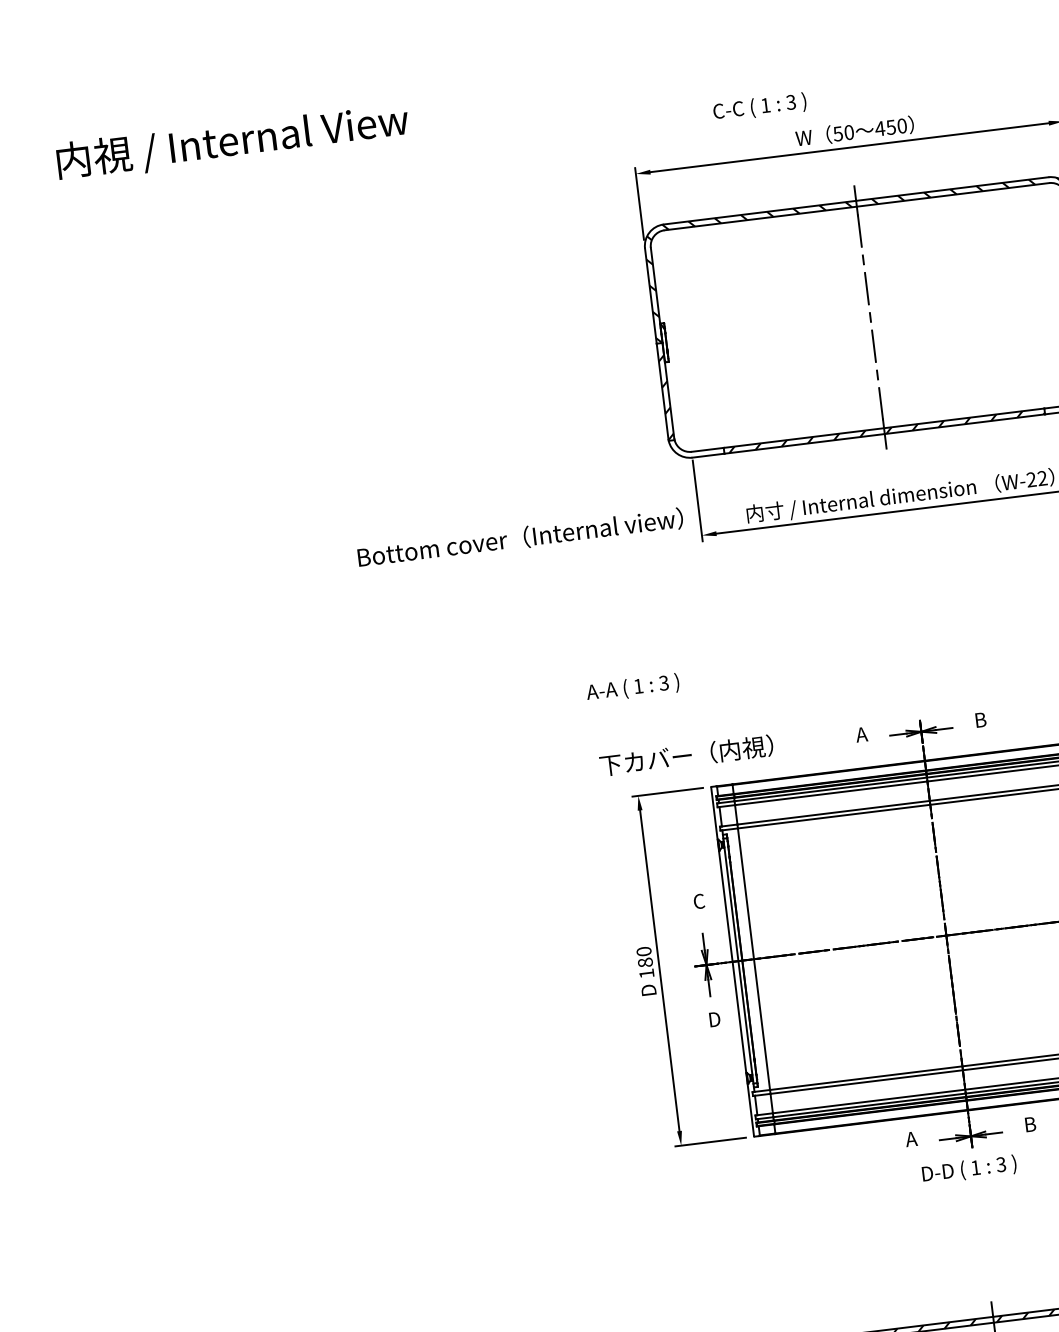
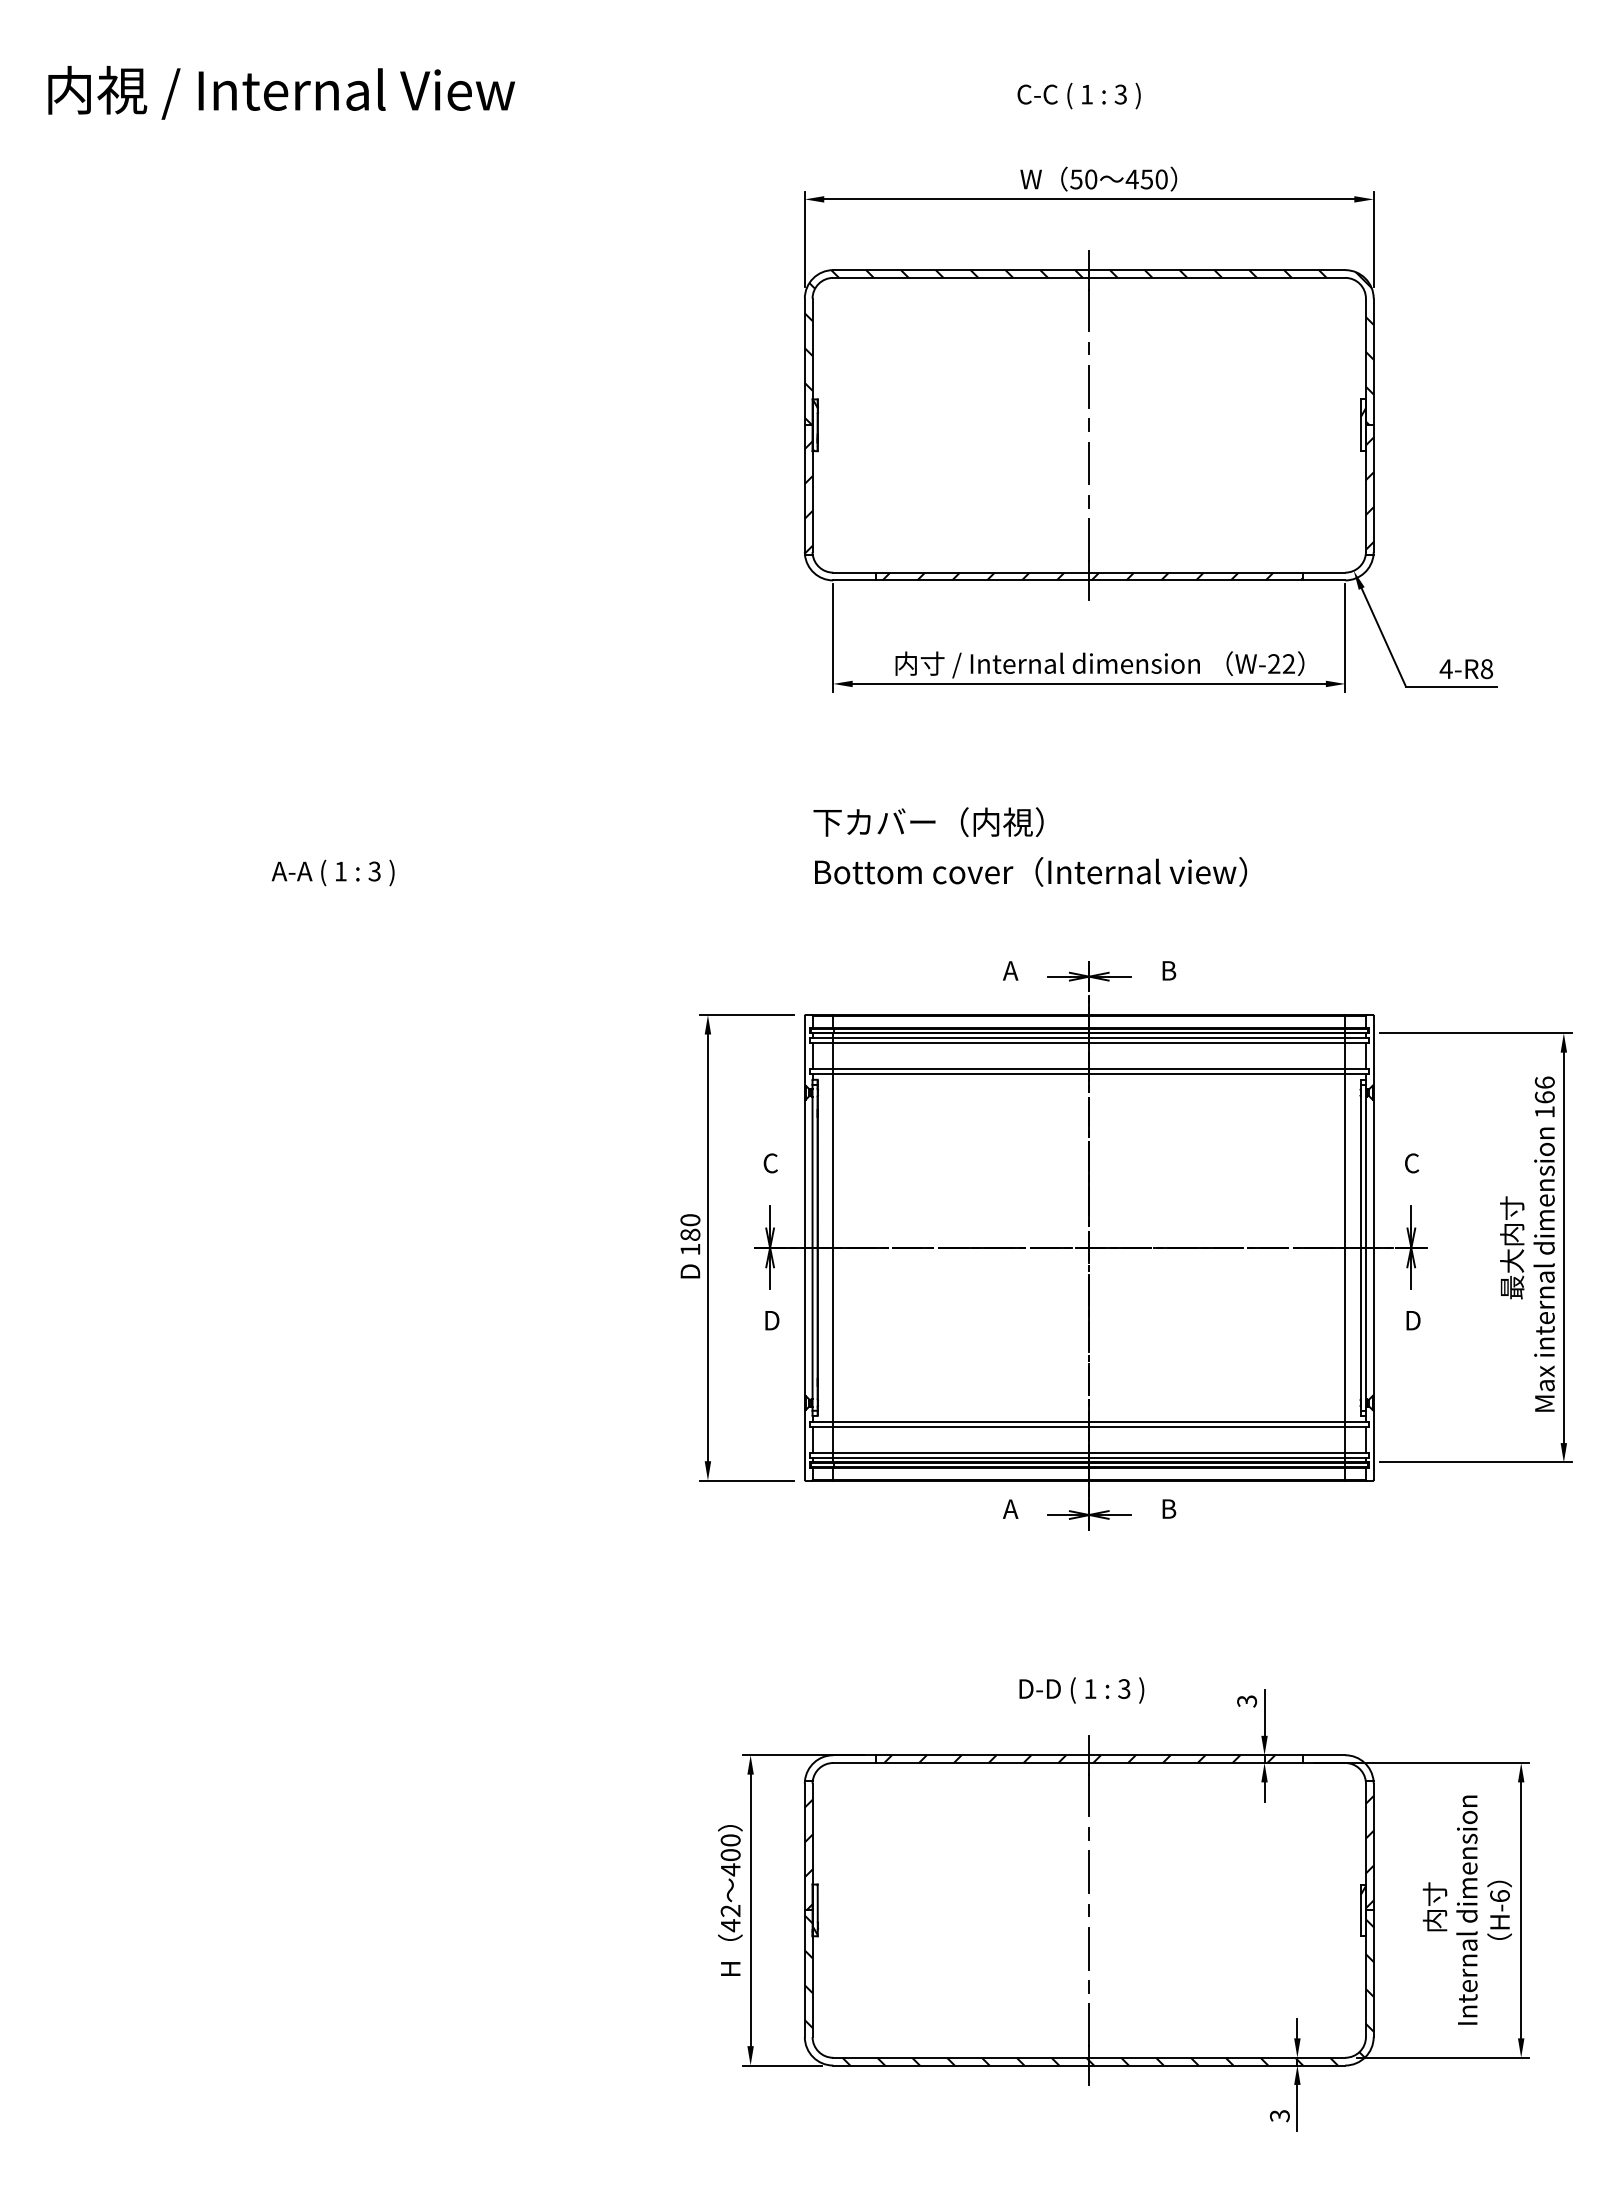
text: (759, 107) -> (1078, 95), moved
text: (520, 537) -> (1031, 871), moved
text: (632, 687) -> (332, 872), moved
text: (686, 755) -> (928, 822), moved
text: (969, 1169) -> (1081, 1690), moved

